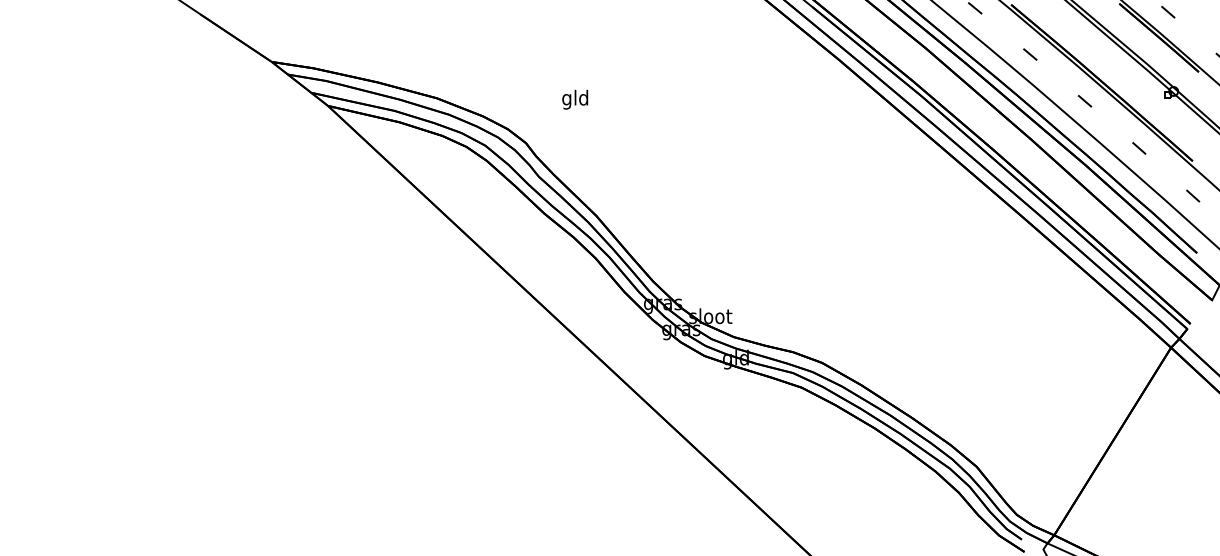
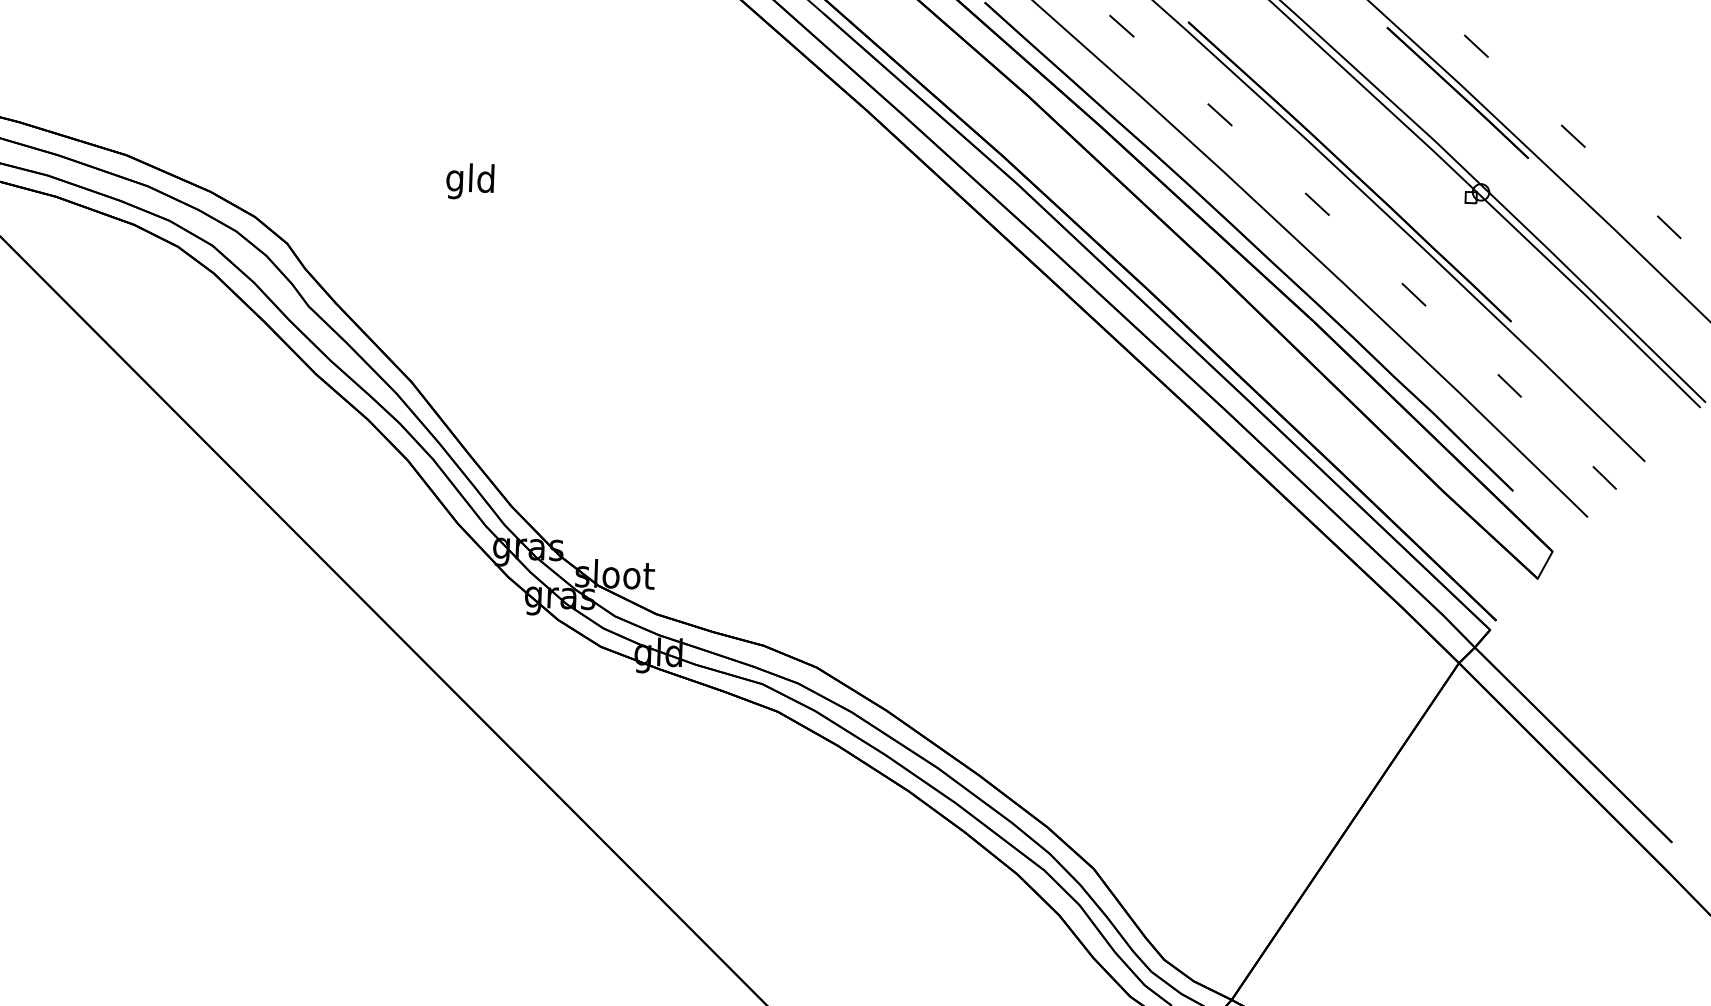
text: (575, 99) -> (470, 181), moved

